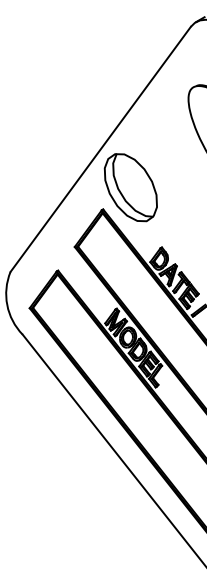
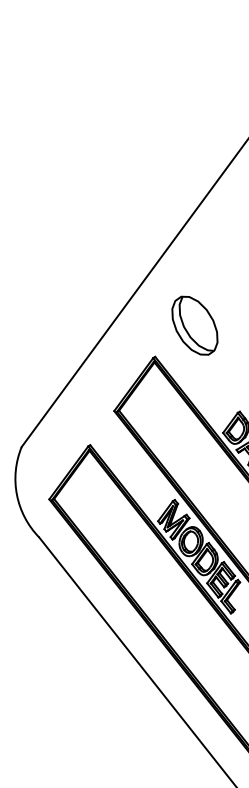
part: (130, 187) -> (194, 325), size x0.6

